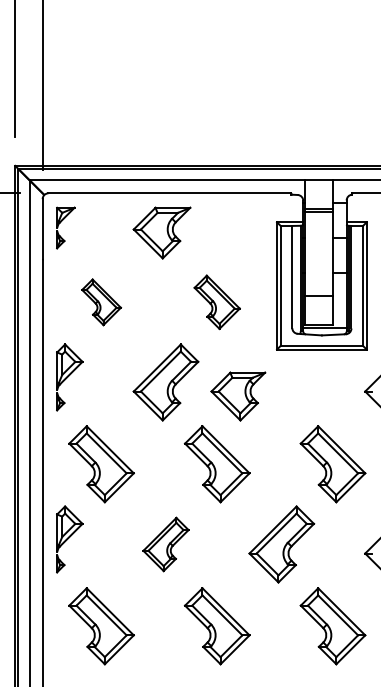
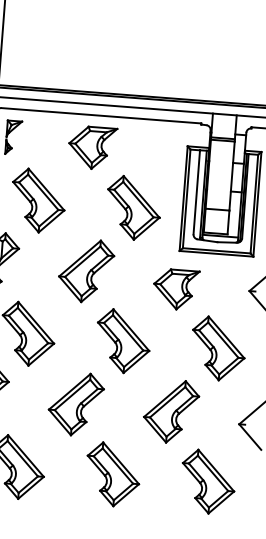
part: (101, 302) -> (38, 201), size x1.67
part: (216, 302) -> (132, 208), size x1.43
part: (238, 396) -> (176, 289), moved
part: (165, 544) -> (75, 404), size x1.43

